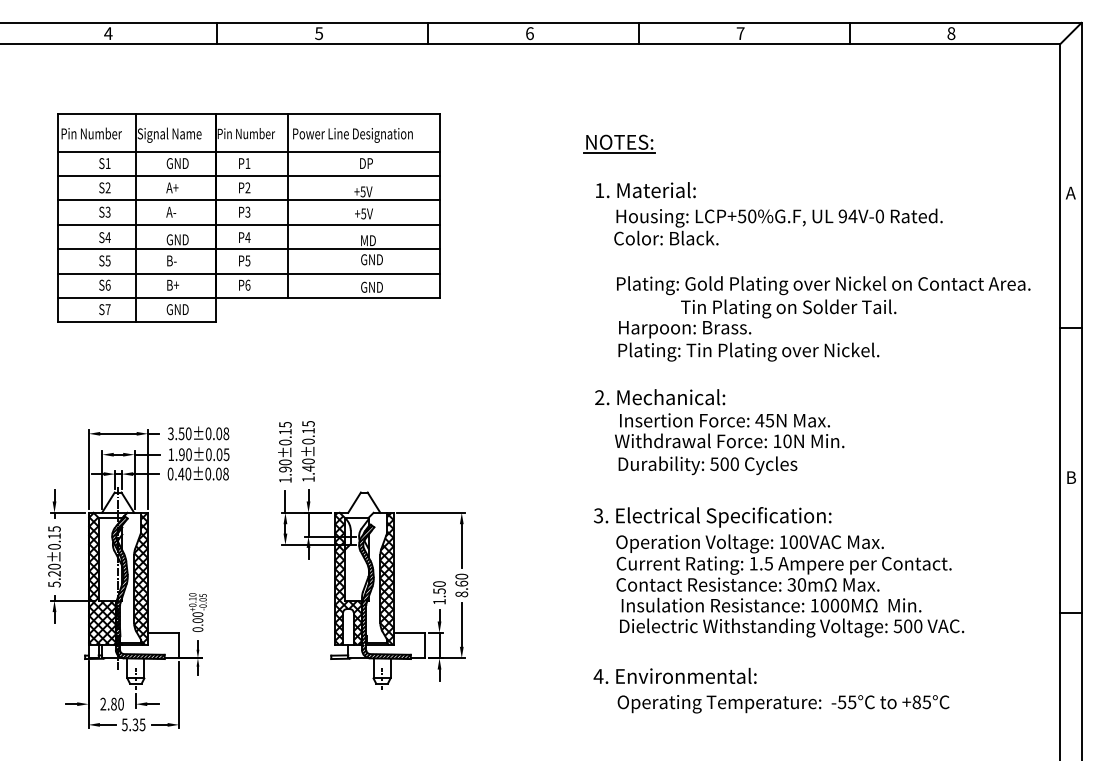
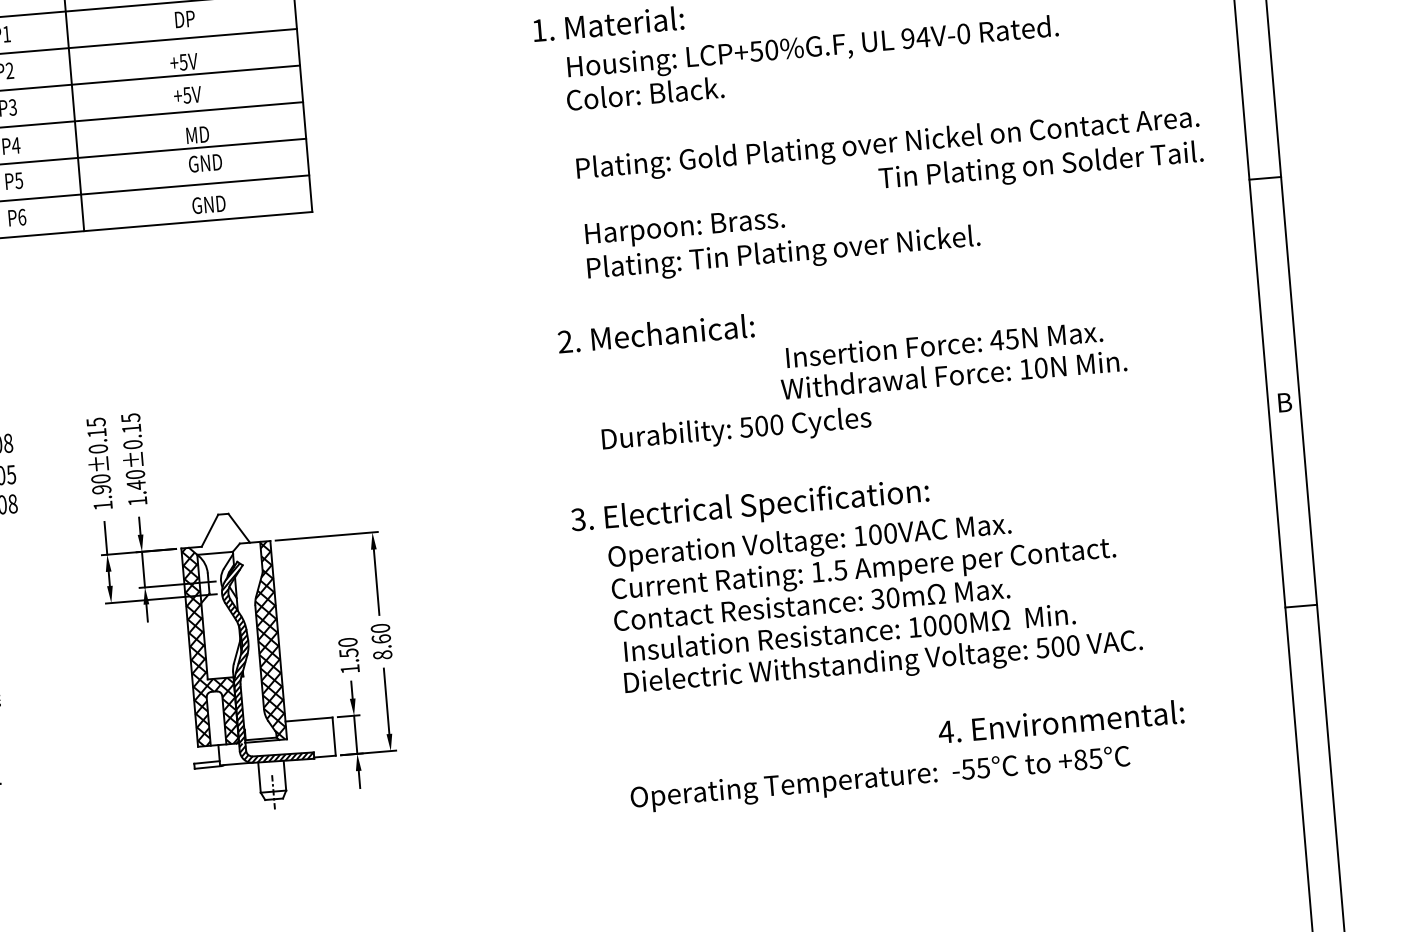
text: (788, 308) -> (1040, 166), moved
text: (729, 430) -> (952, 359), moved
text: (674, 675) -> (1060, 721), moved

